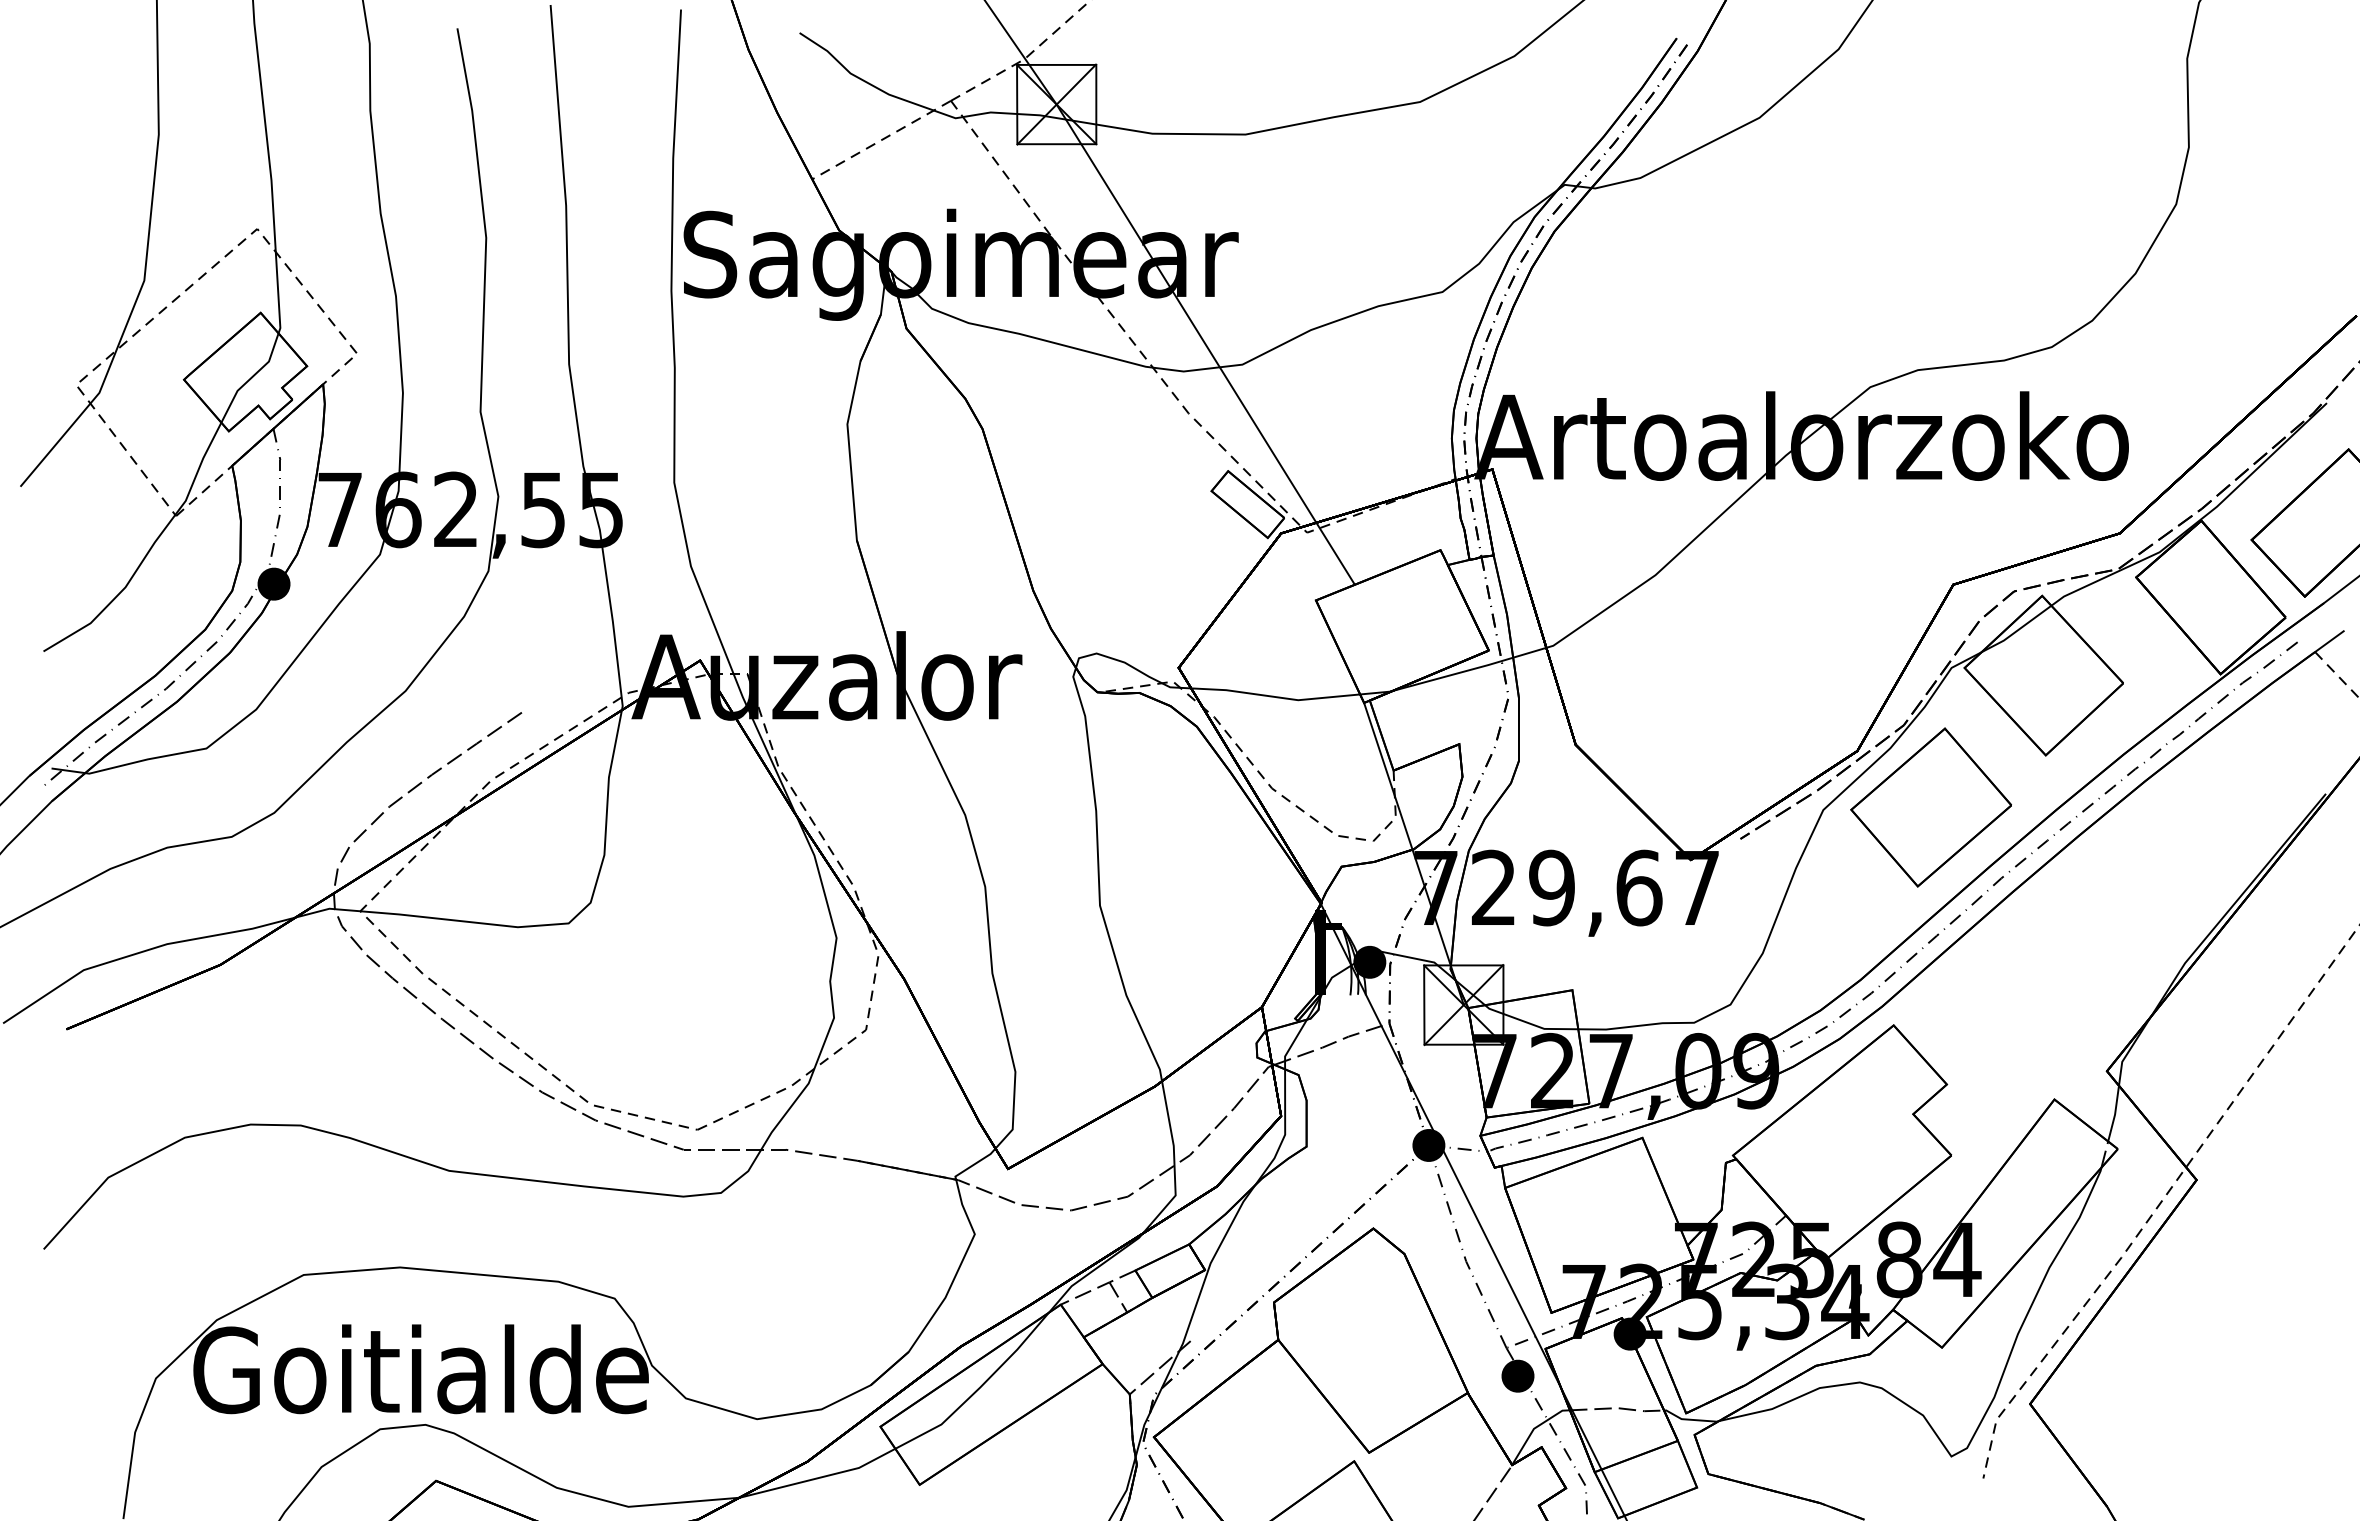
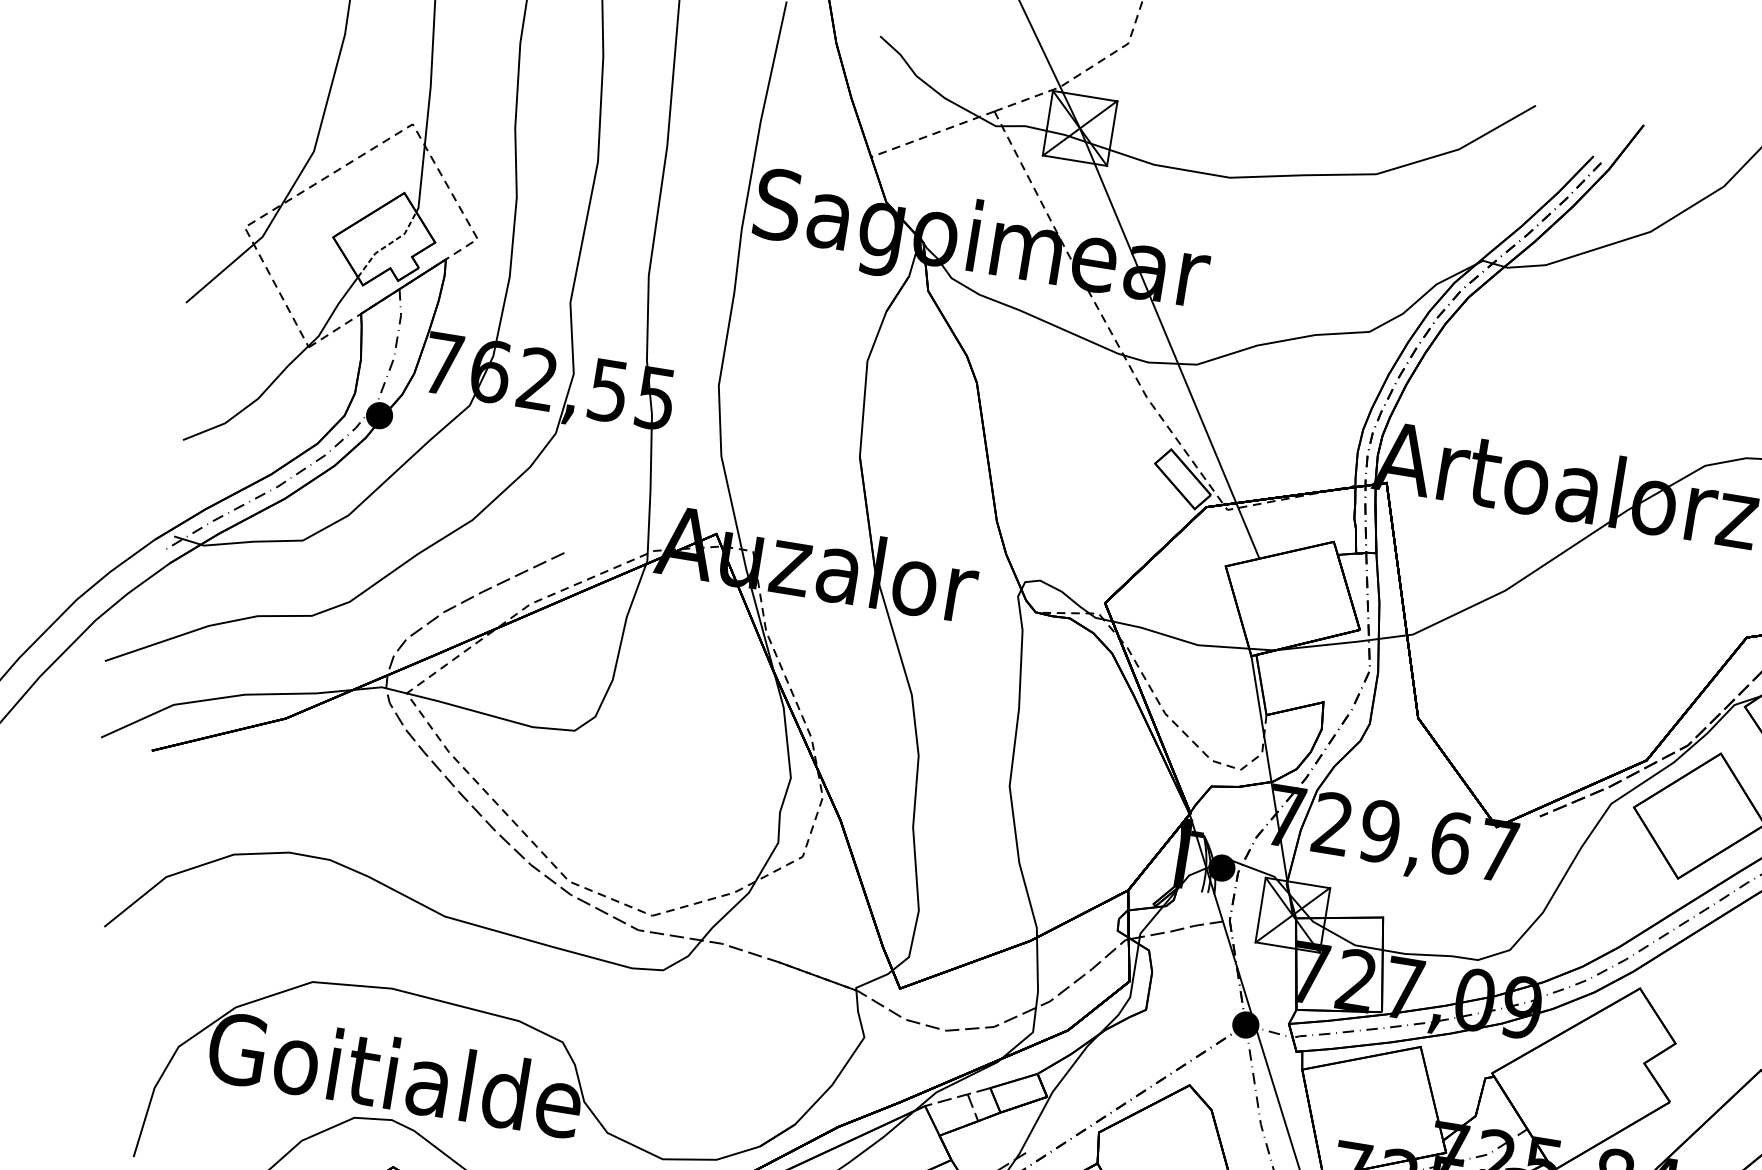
line: (251, 377) -> (388, 244), solid -> dashed

